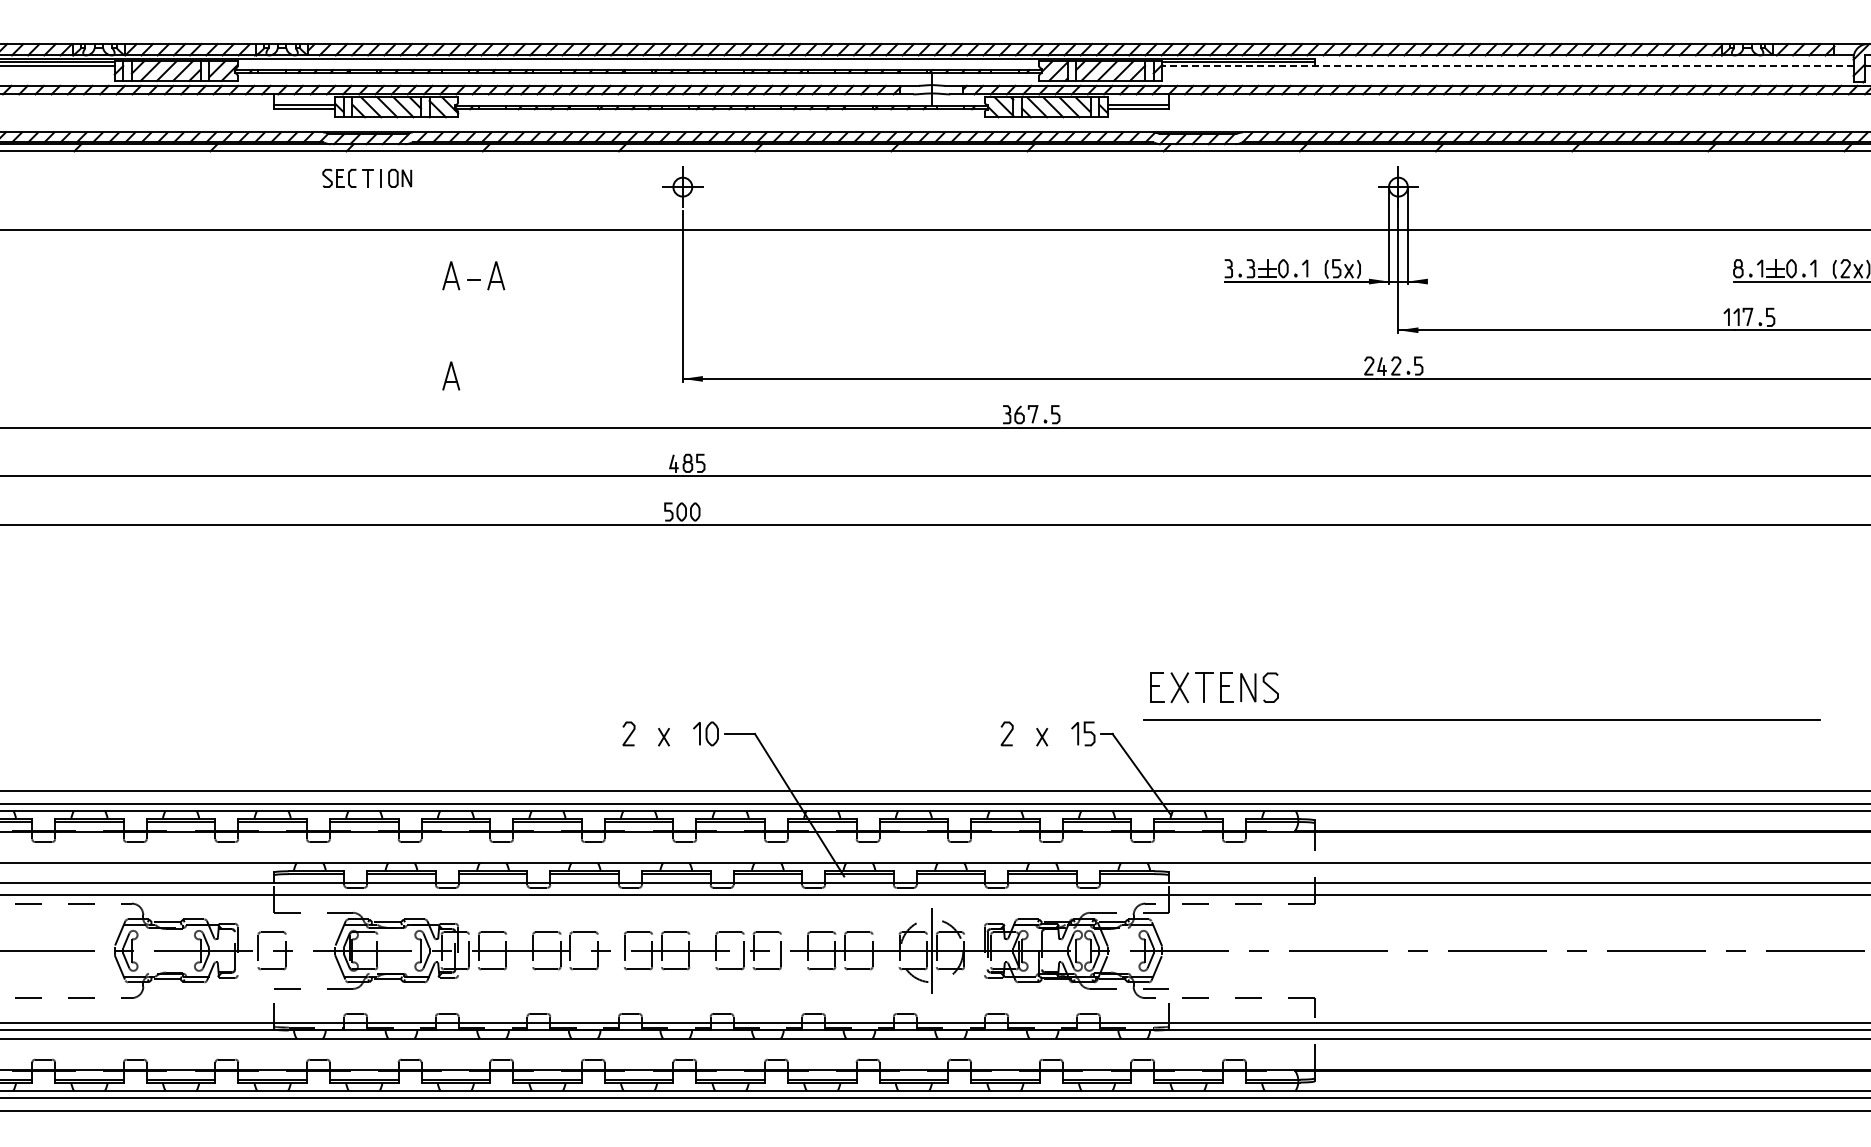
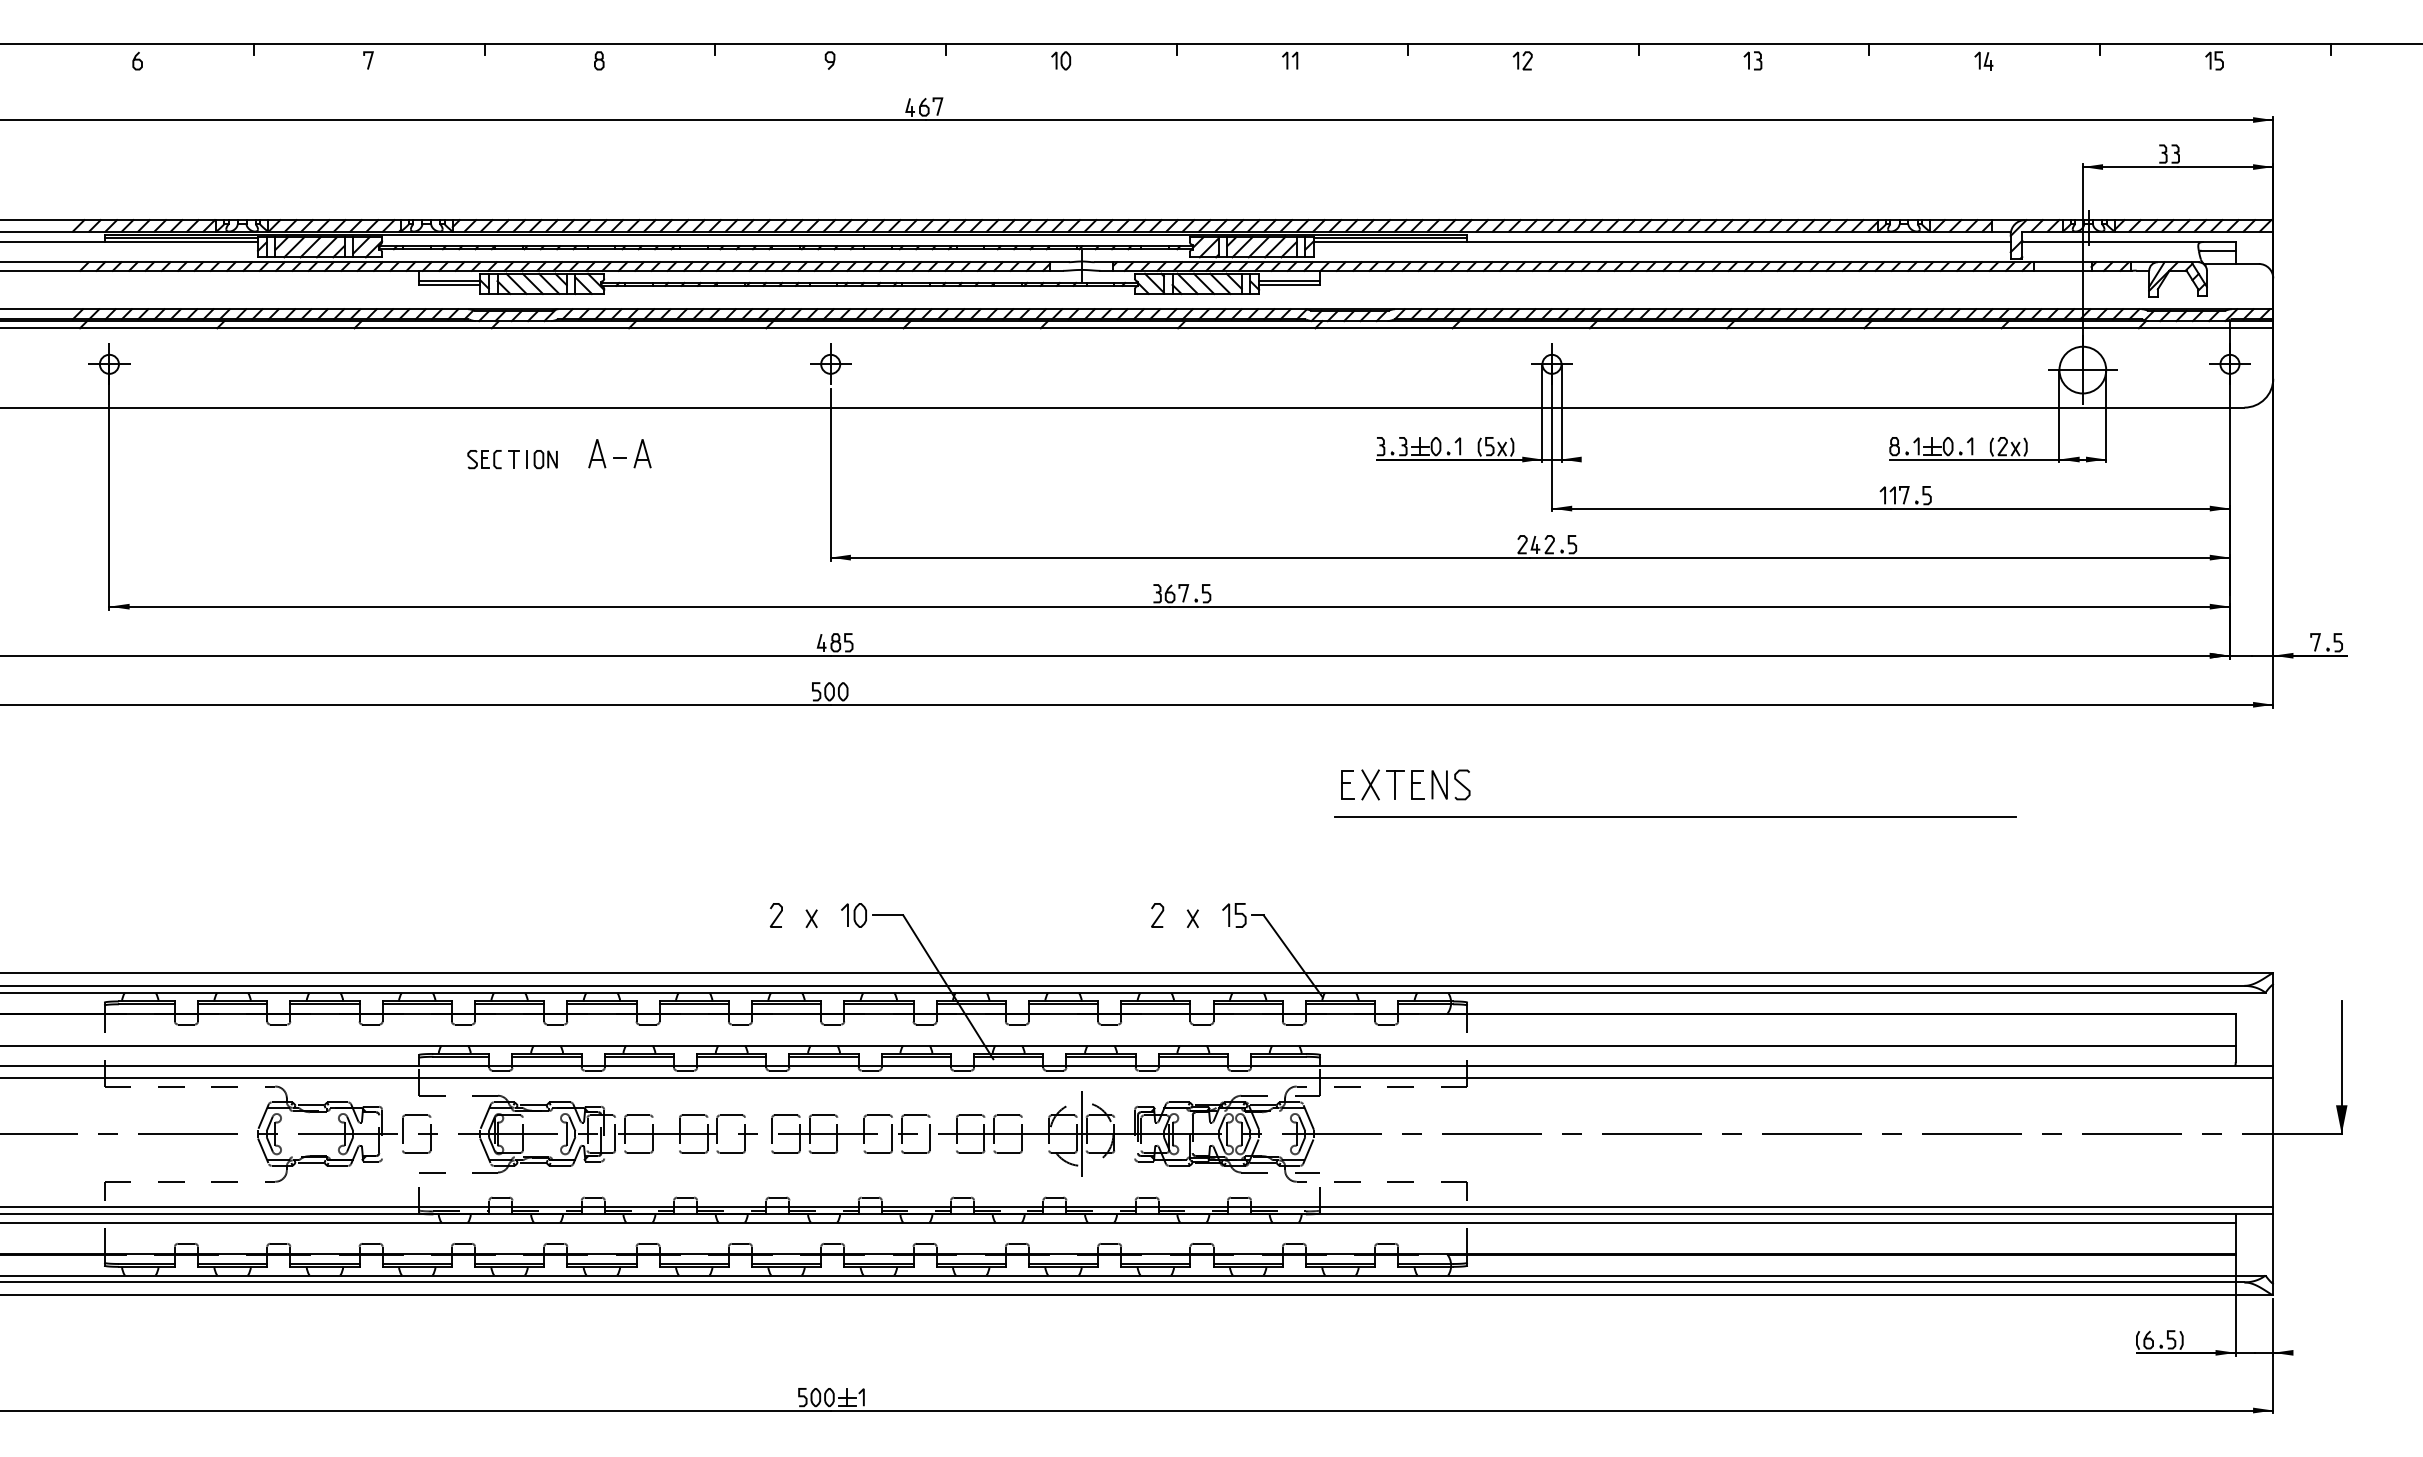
line: (1507, 66) -> (1661, 242), dashed -> solid
part: (367, 178) -> (512, 459), moved
part: (451, 375) -> (597, 554), removed
part: (1482, 719) -> (1675, 816), moved

